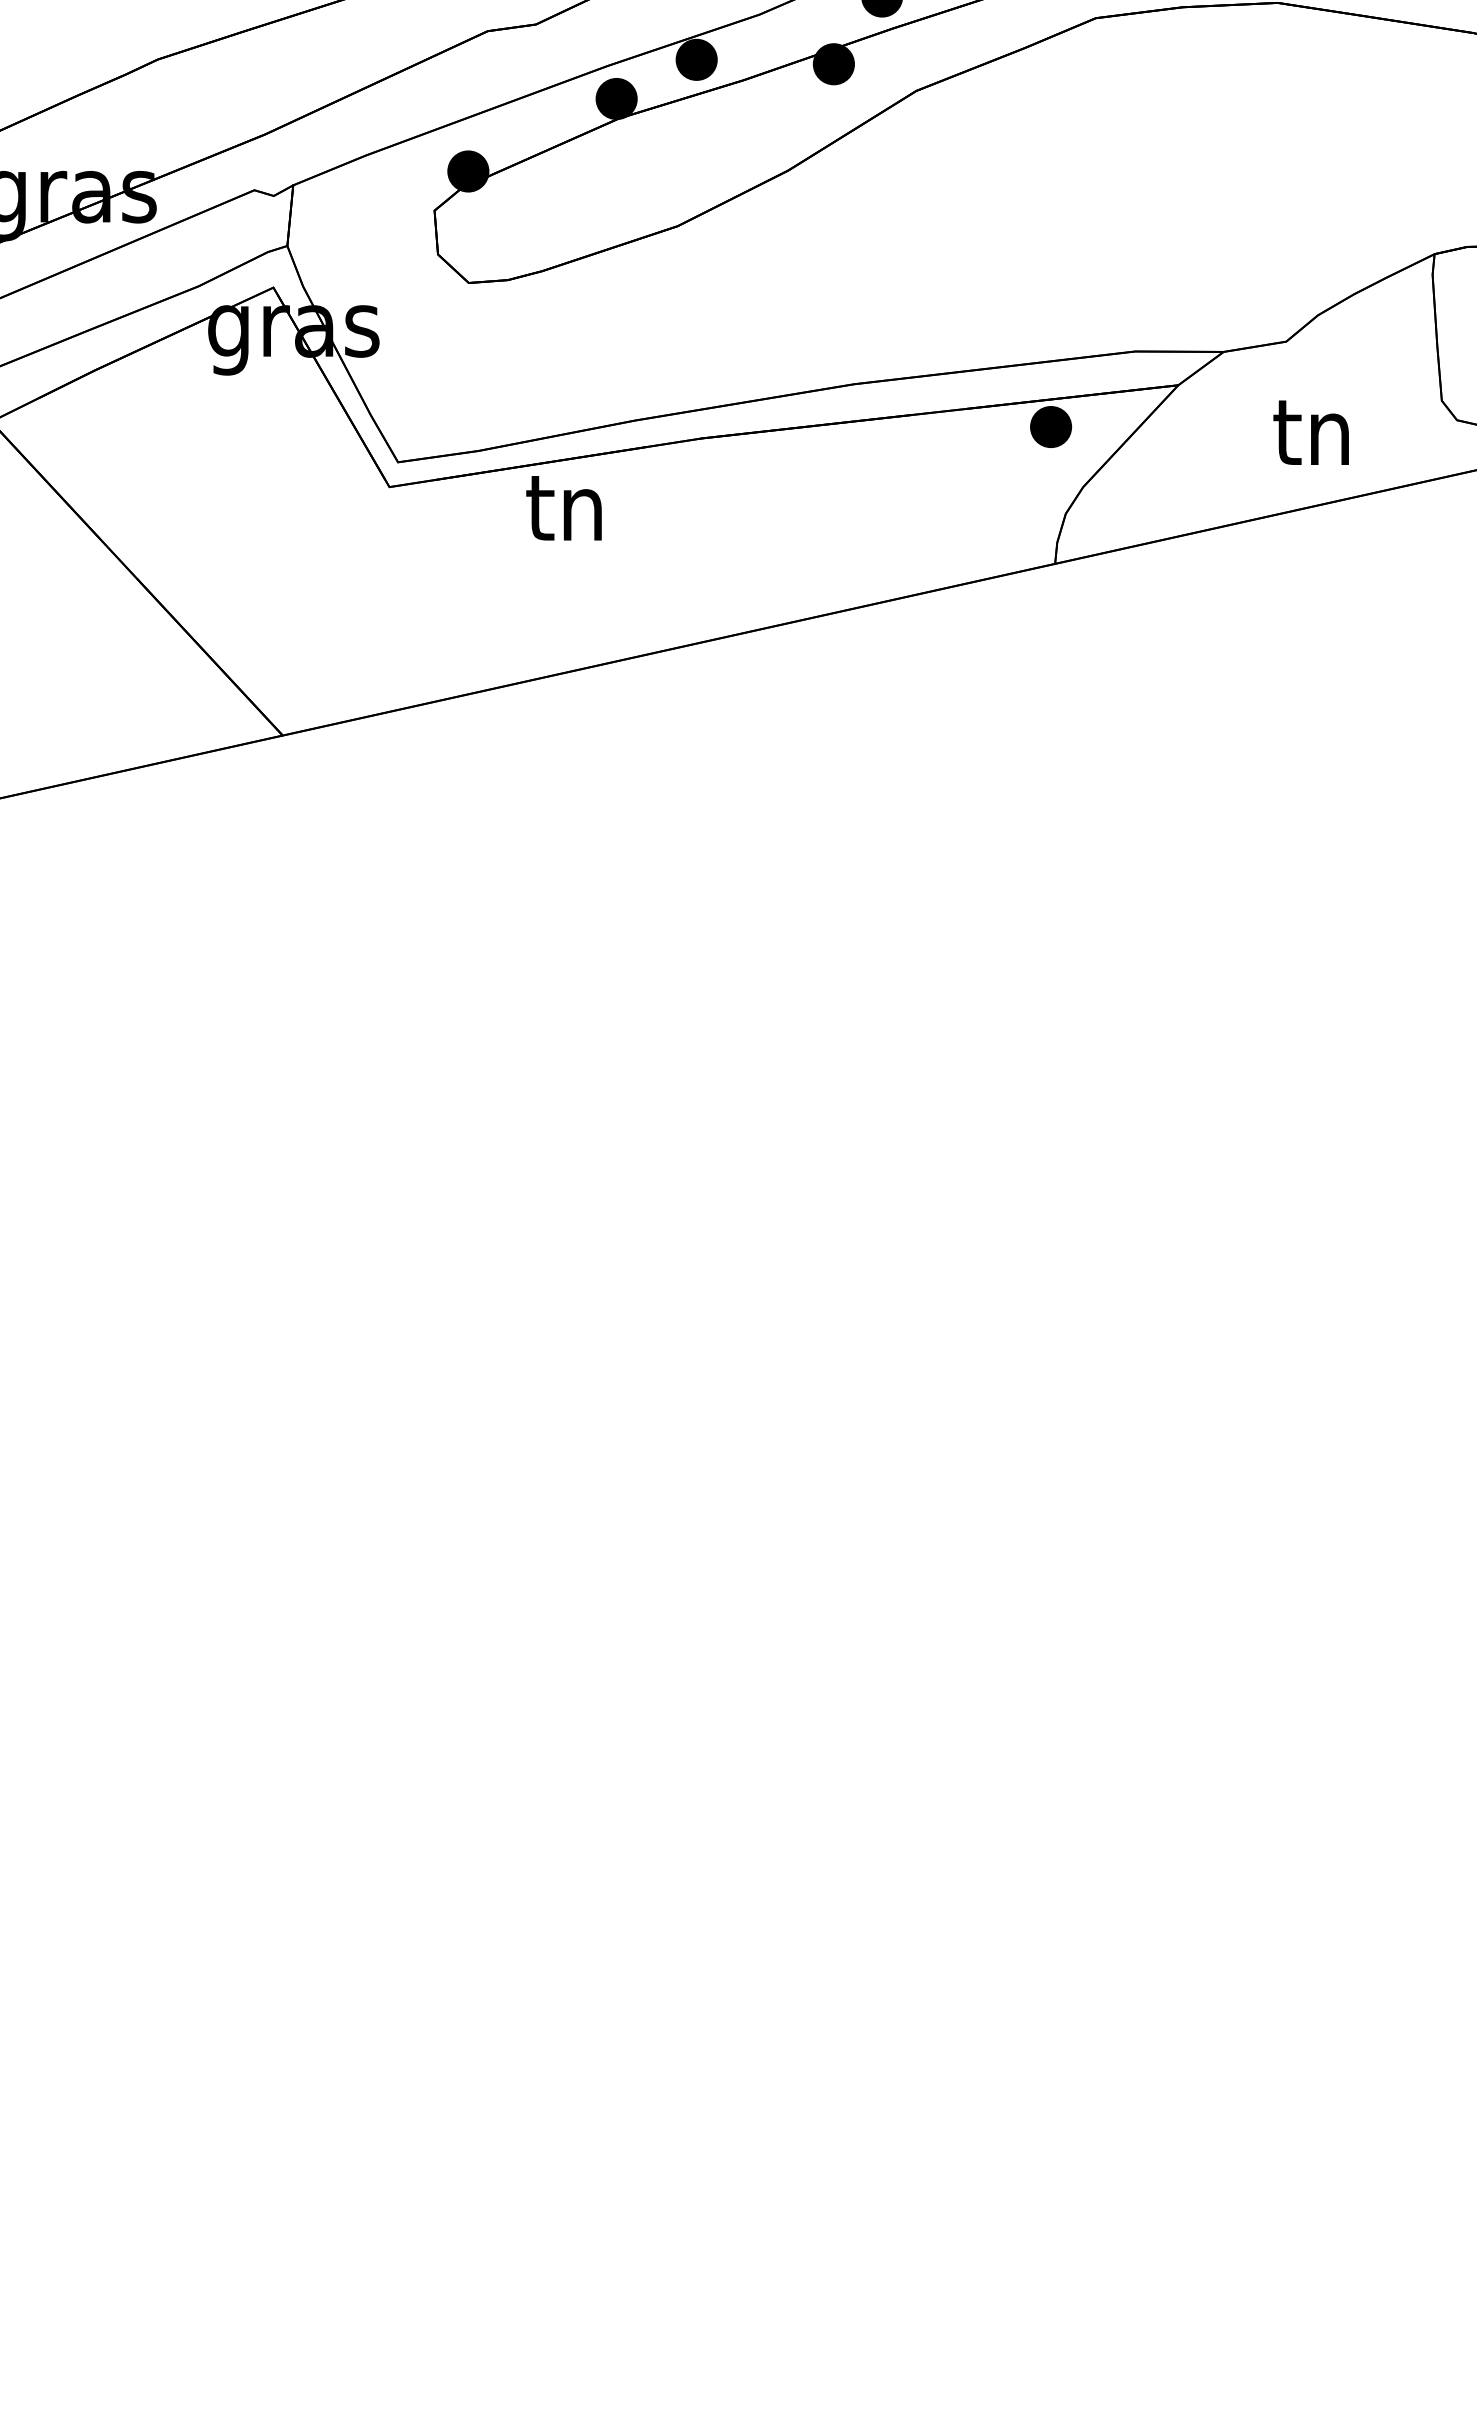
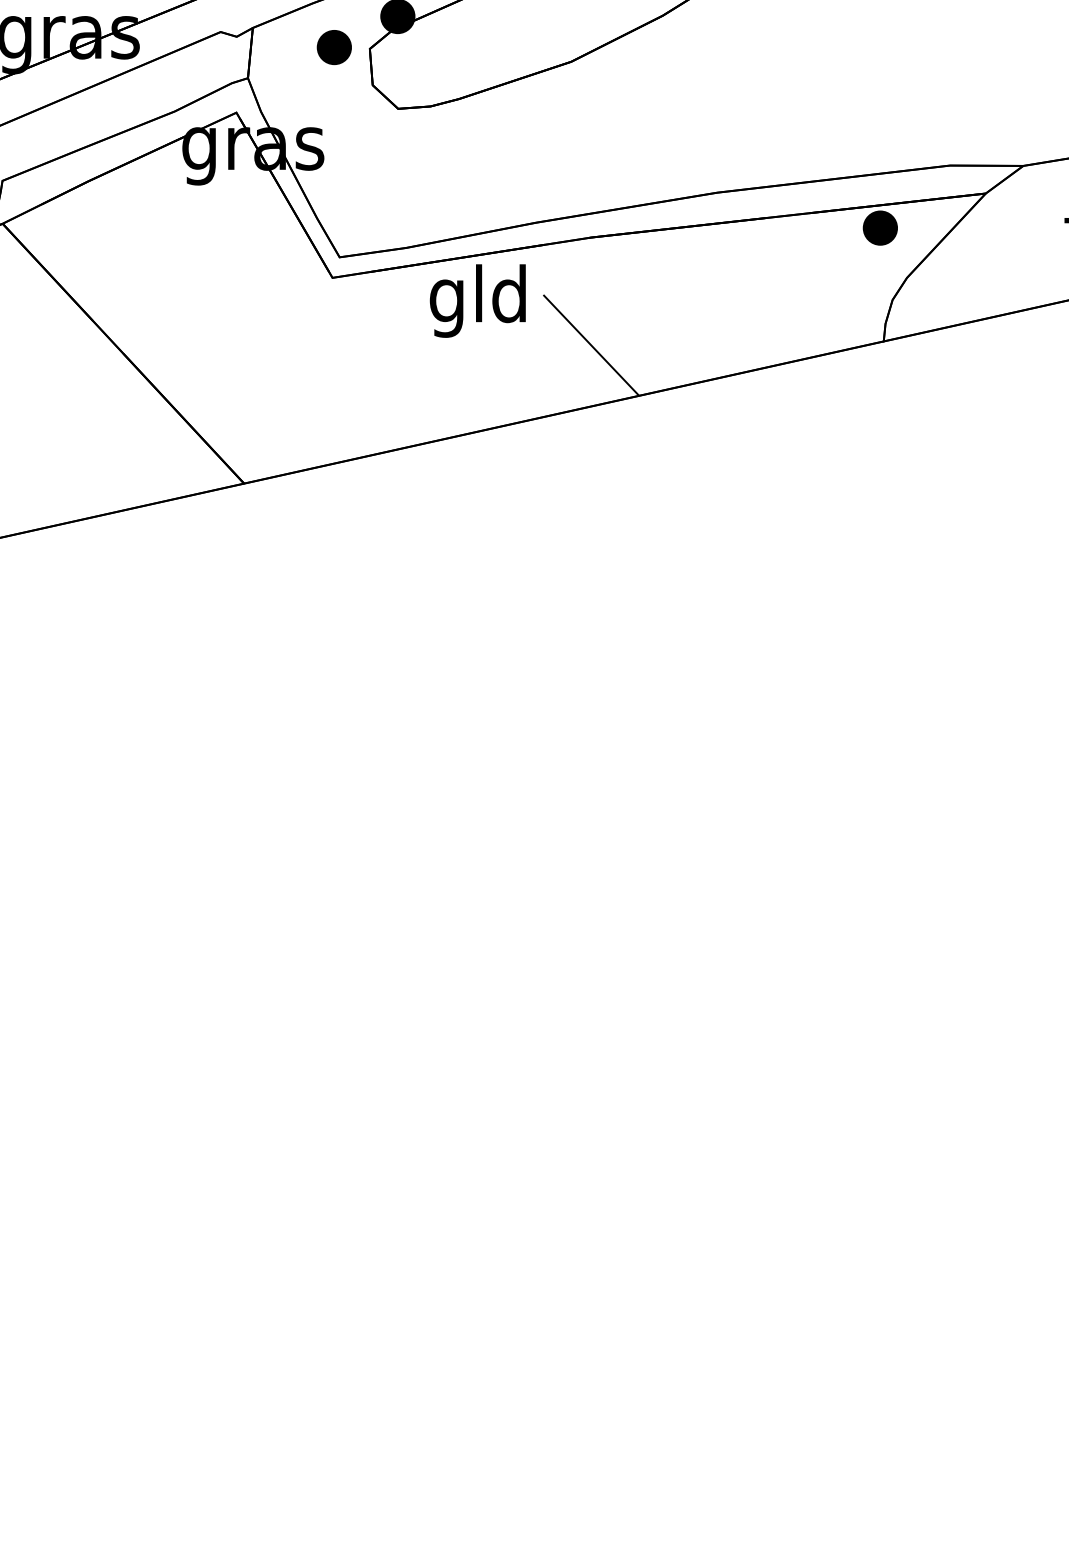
part: (391, 208) -> (334, 47), added
text: (564, 514) -> (477, 300), tn -> gld
line: (701, 568) -> (590, 345), added

